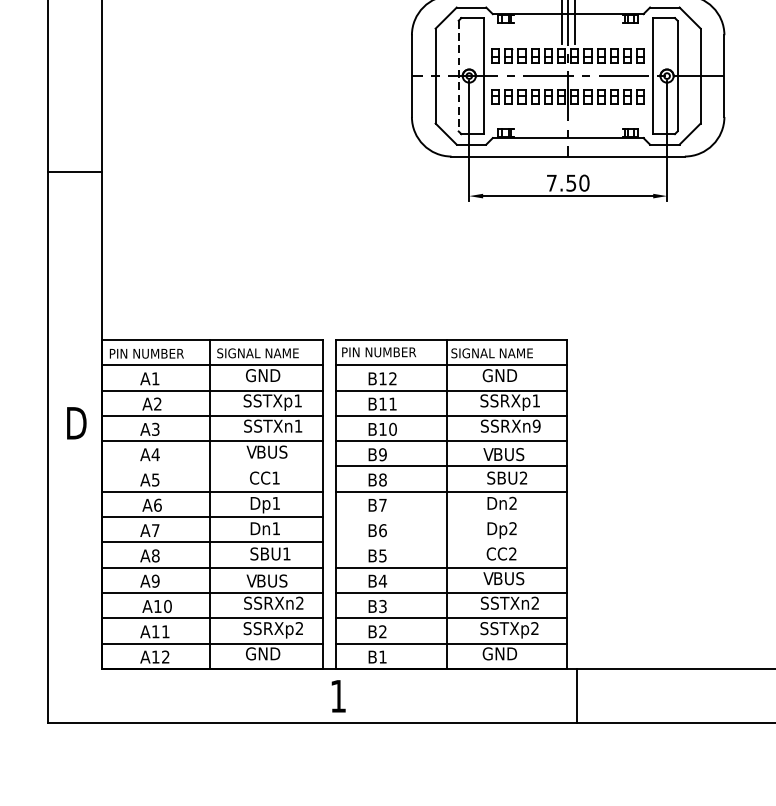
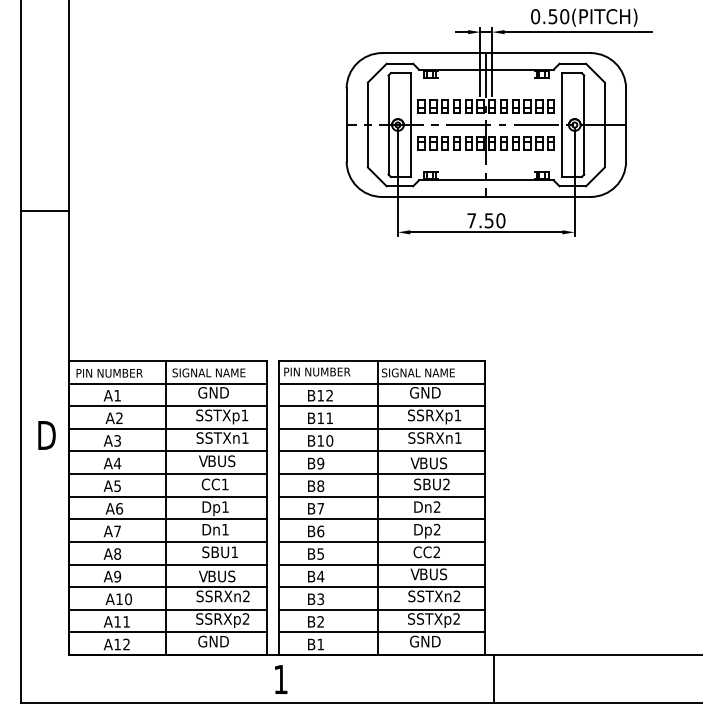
line: (458, 76) -> (388, 125), dashed -> solid
text: (535, 425) -> (457, 437), SSRXn9 -> SSRXn1
line: (212, 466) -> (168, 474), added
line: (450, 517) -> (381, 519), added
line: (450, 541) -> (381, 541), added

